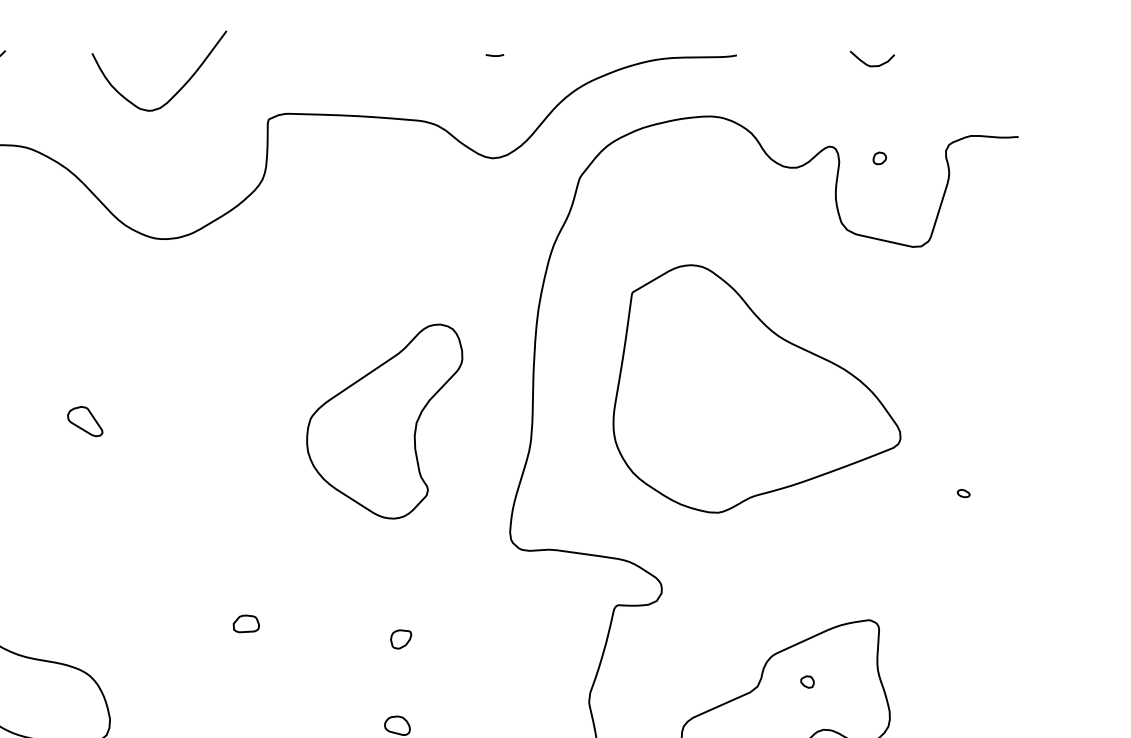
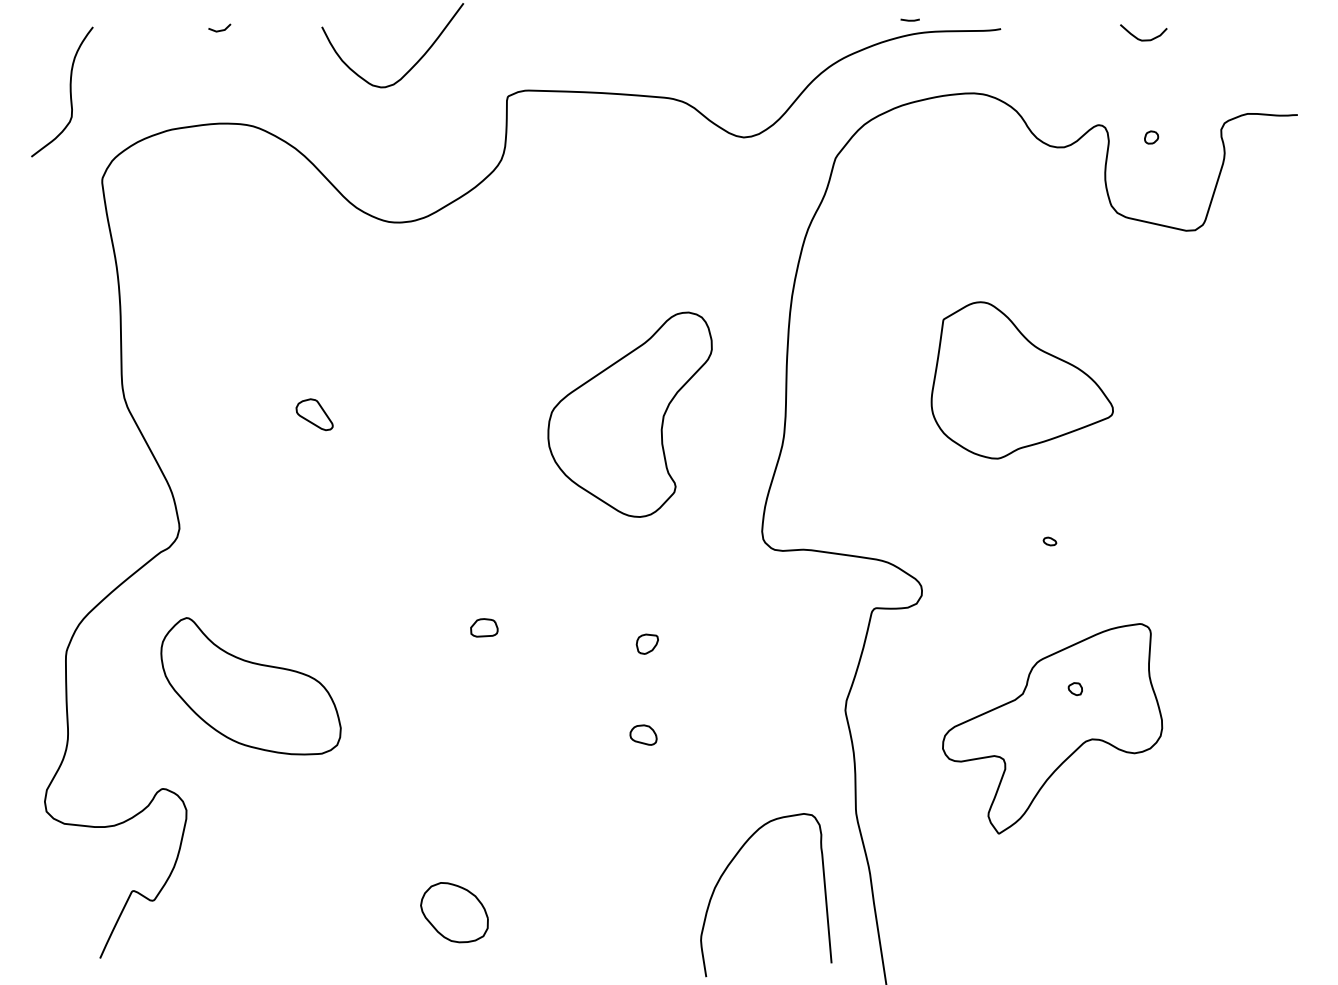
line: (494, 54) -> (909, 19), moved
part: (757, 389) -> (1022, 380), size x0.6
part: (963, 493) -> (1049, 541), moved

